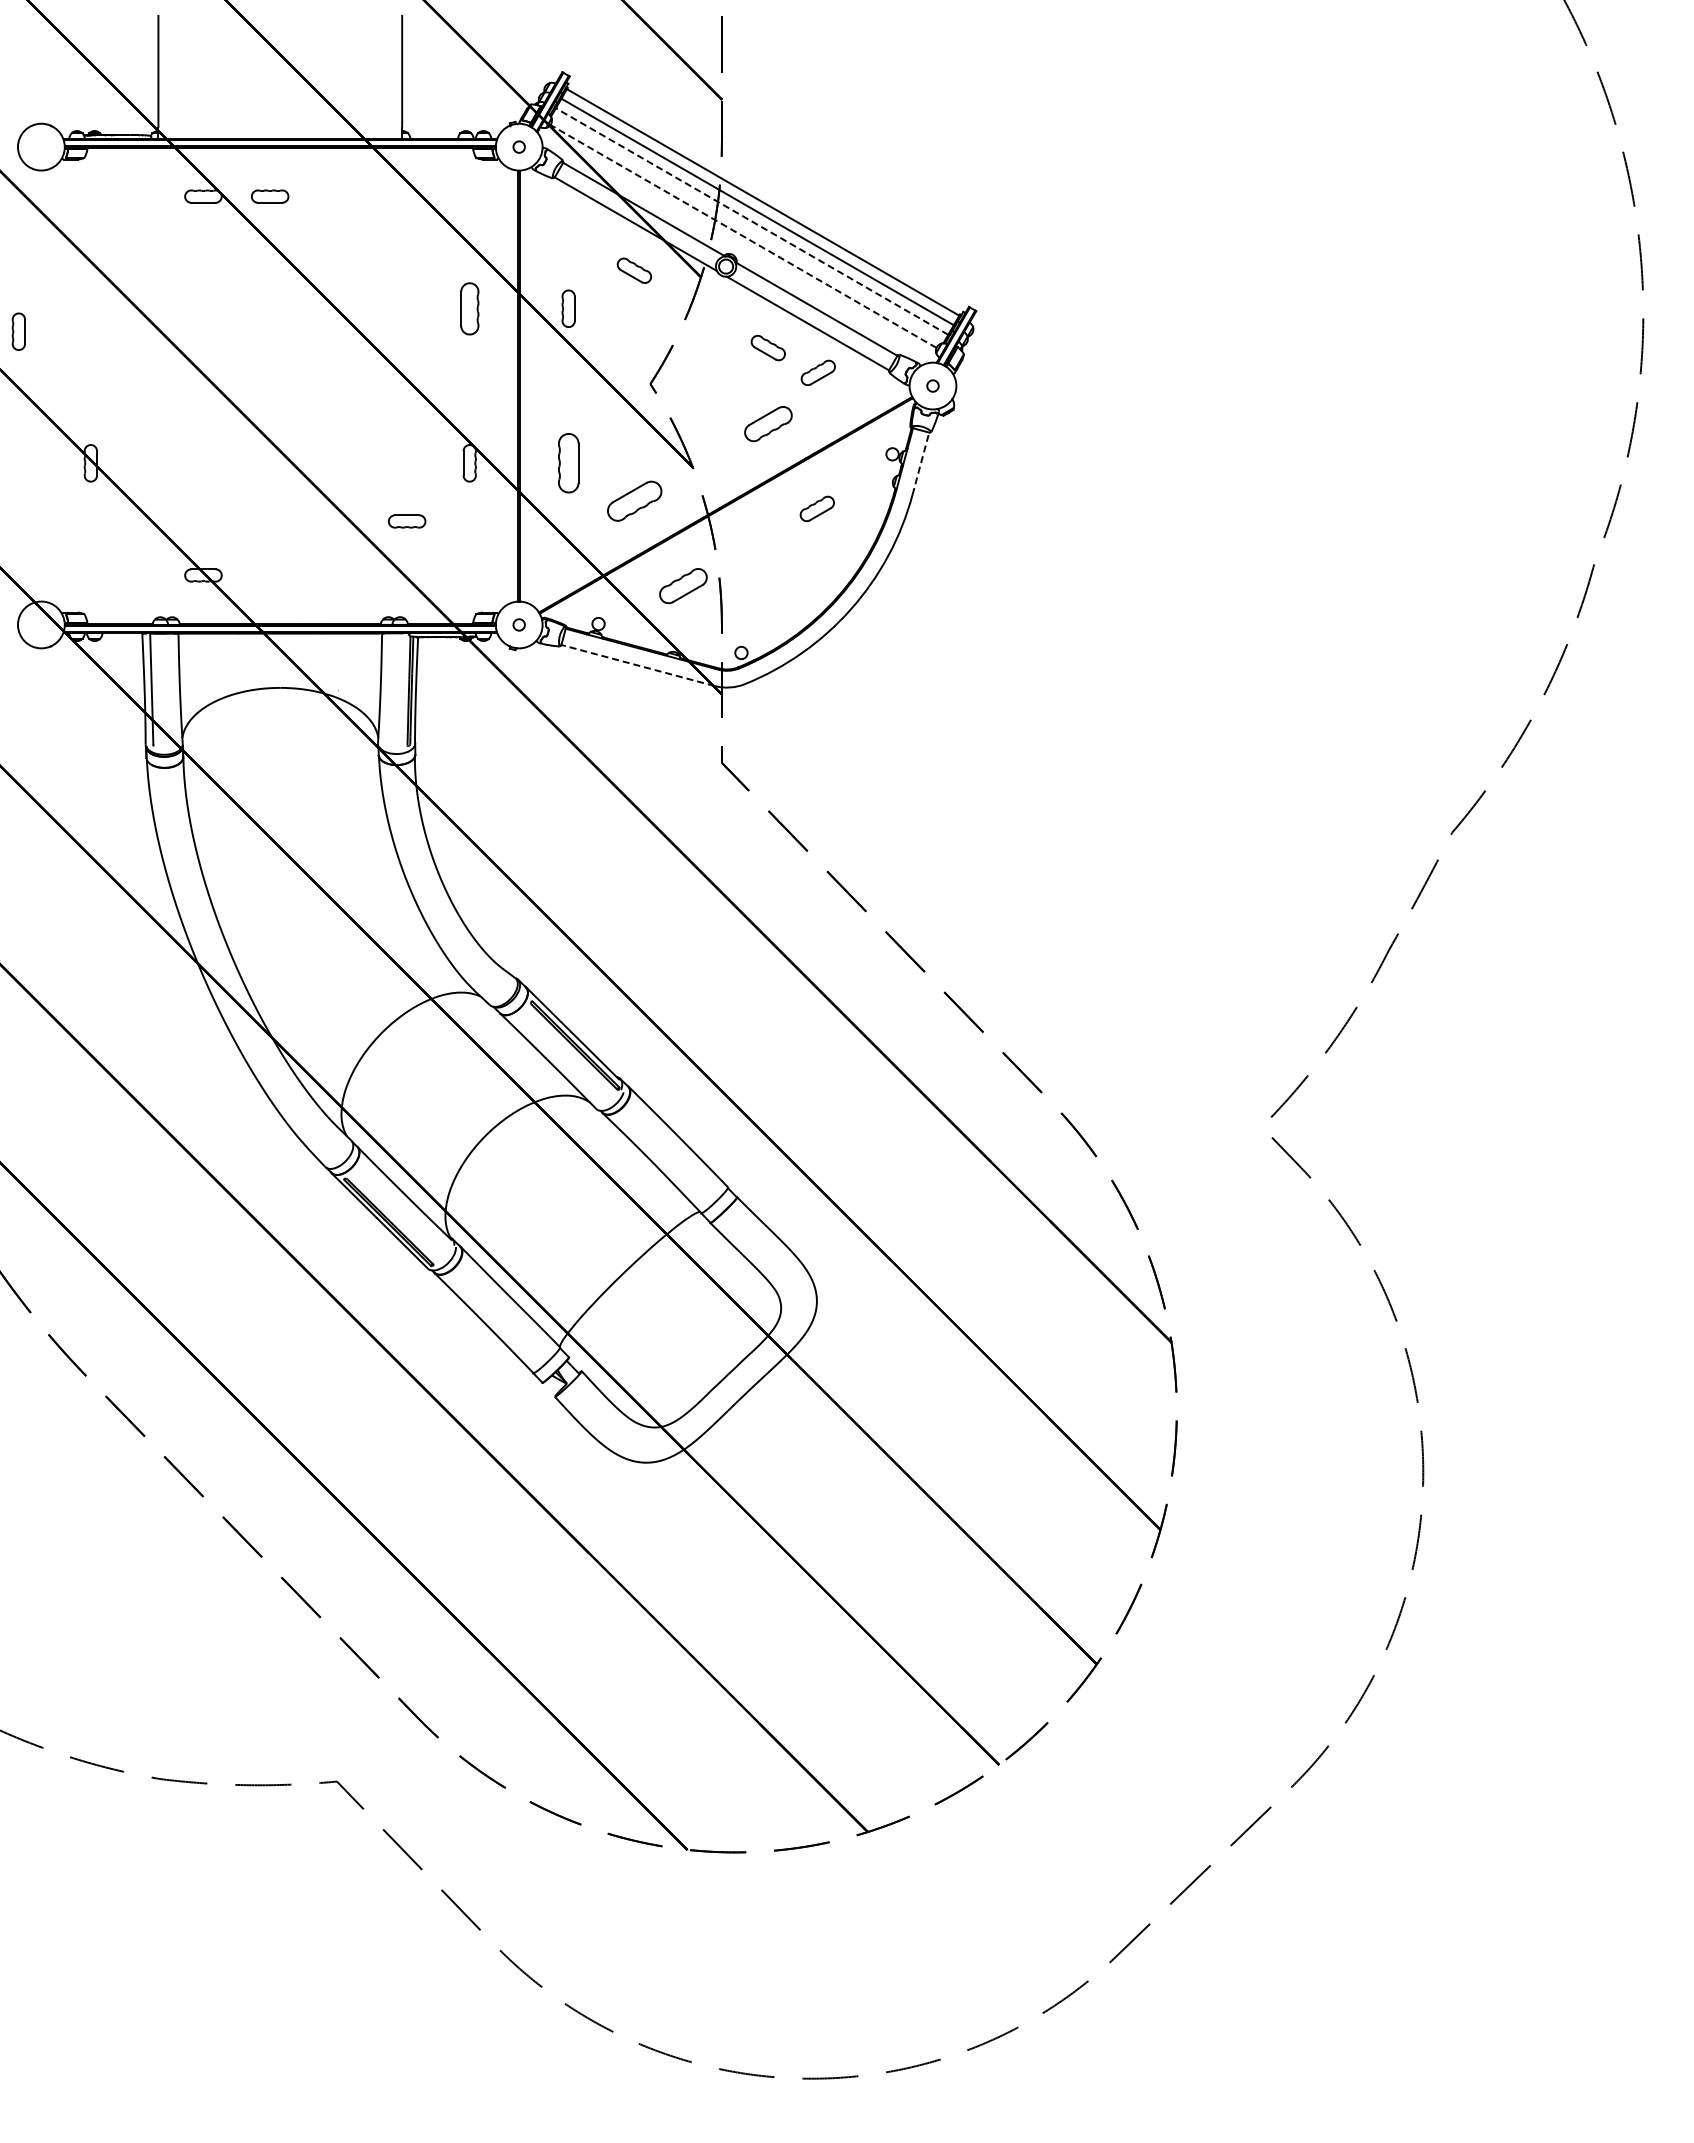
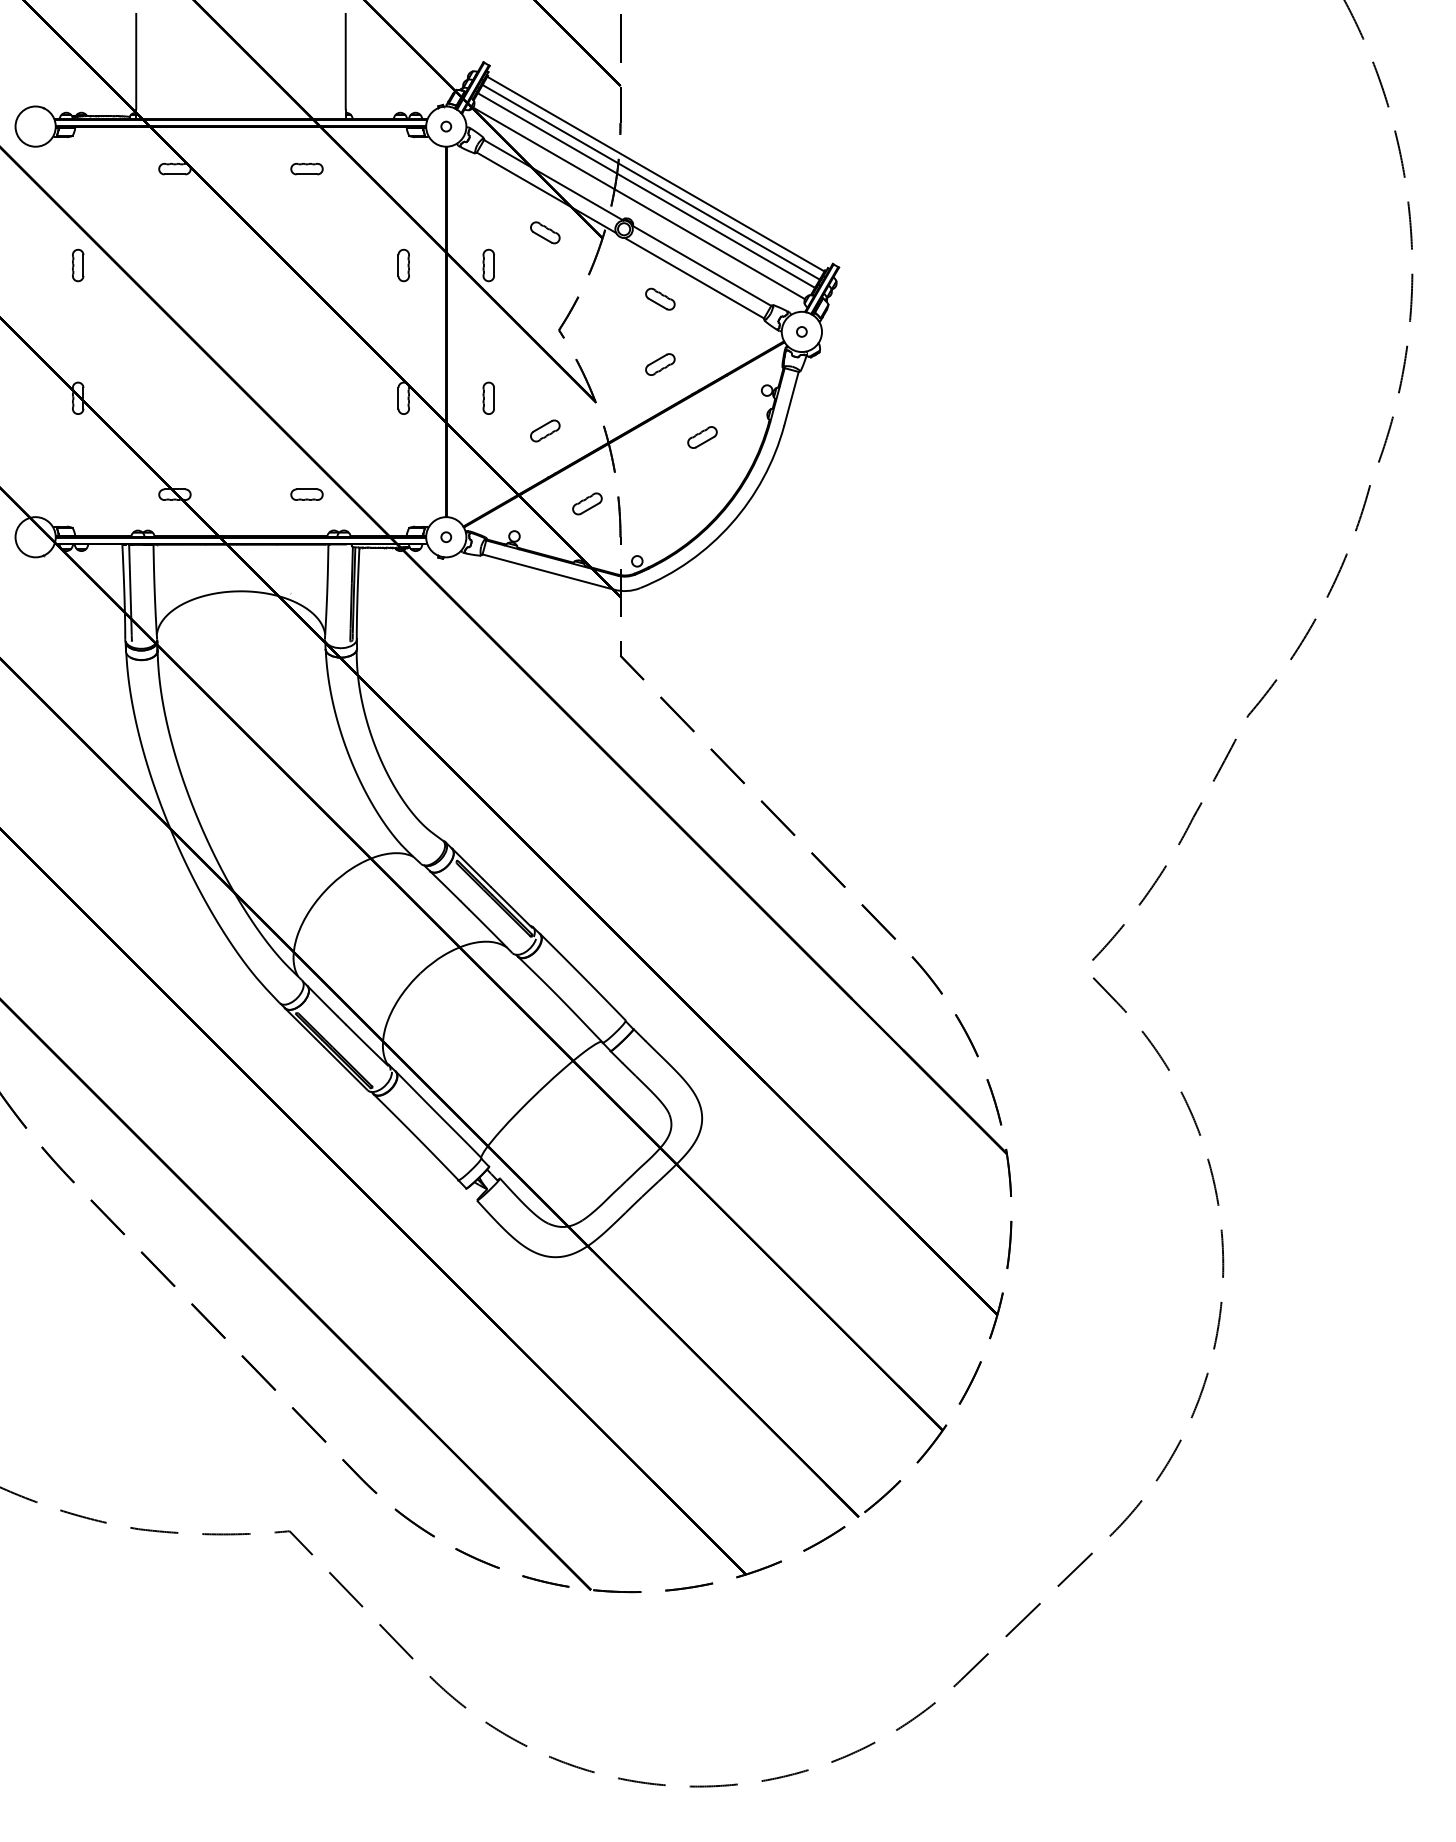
part: (269, 196) -> (306, 169), moved
line: (752, 221) -> (646, 190), dashed -> solid
line: (743, 236) -> (639, 203), dashed -> solid
part: (469, 308) -> (403, 265), size x0.71
part: (18, 331) -> (77, 265), moved
part: (817, 372) -> (702, 320), removed
part: (767, 423) -> (659, 364), size x0.71
part: (568, 463) -> (488, 398), size x0.62
line: (921, 463) -> (792, 398), dashed -> solid
part: (633, 501) -> (544, 431), size x0.62
part: (406, 521) -> (306, 494), moved
part: (683, 586) -> (587, 504), size x0.71
line: (637, 665) -> (547, 572), dashed -> solid

